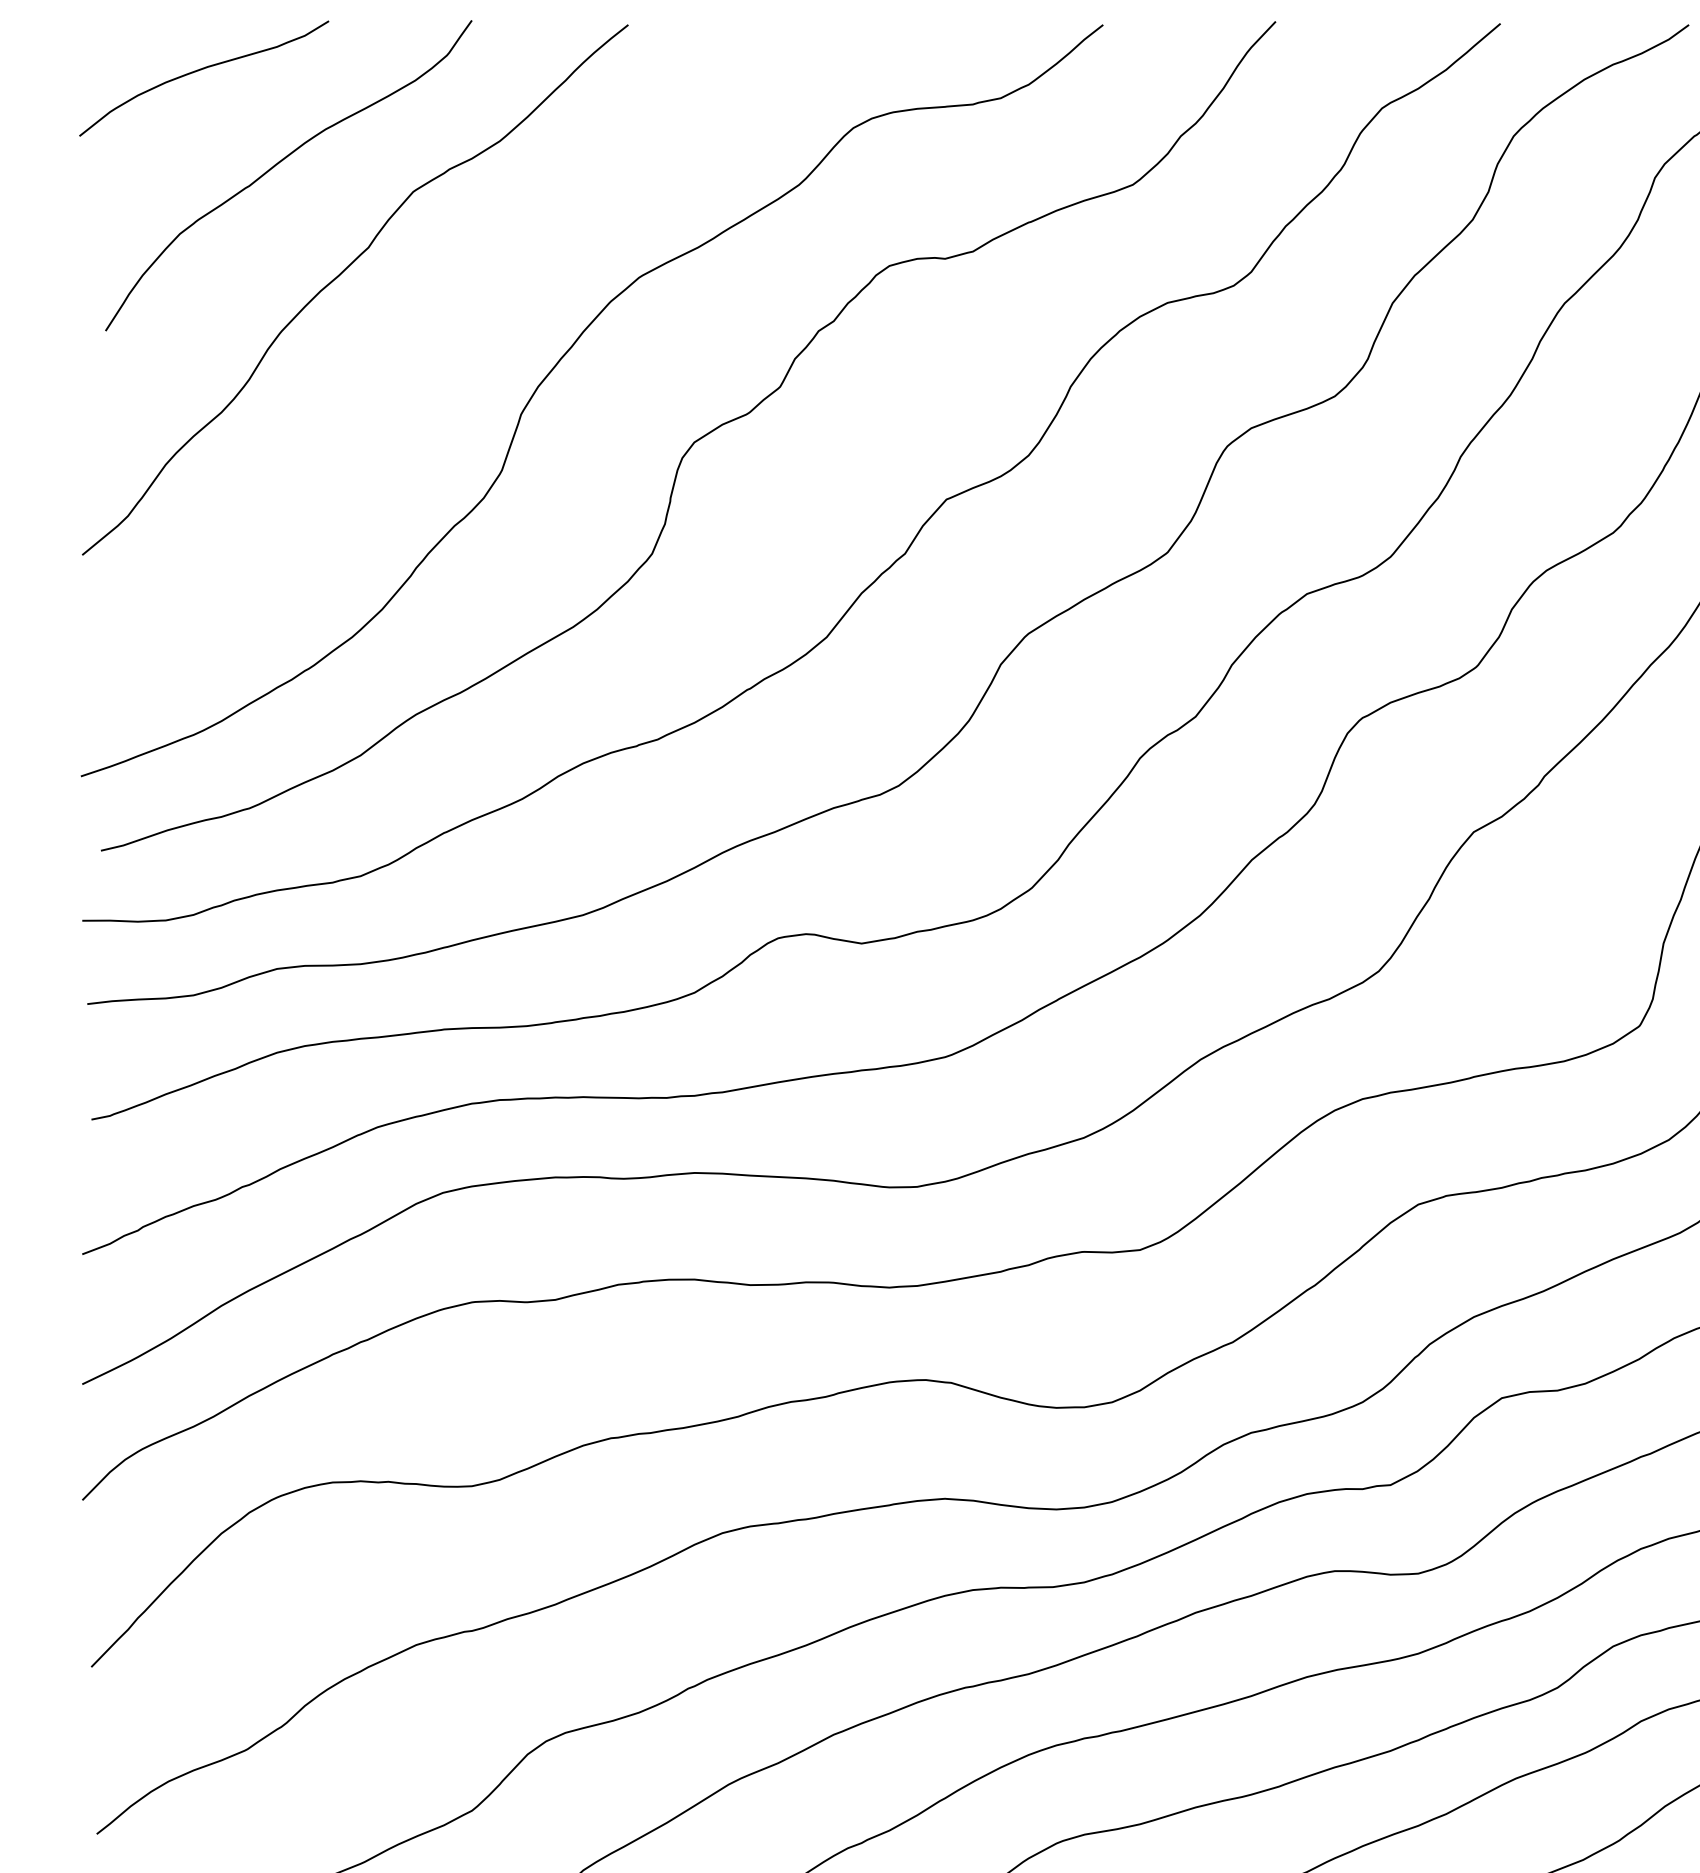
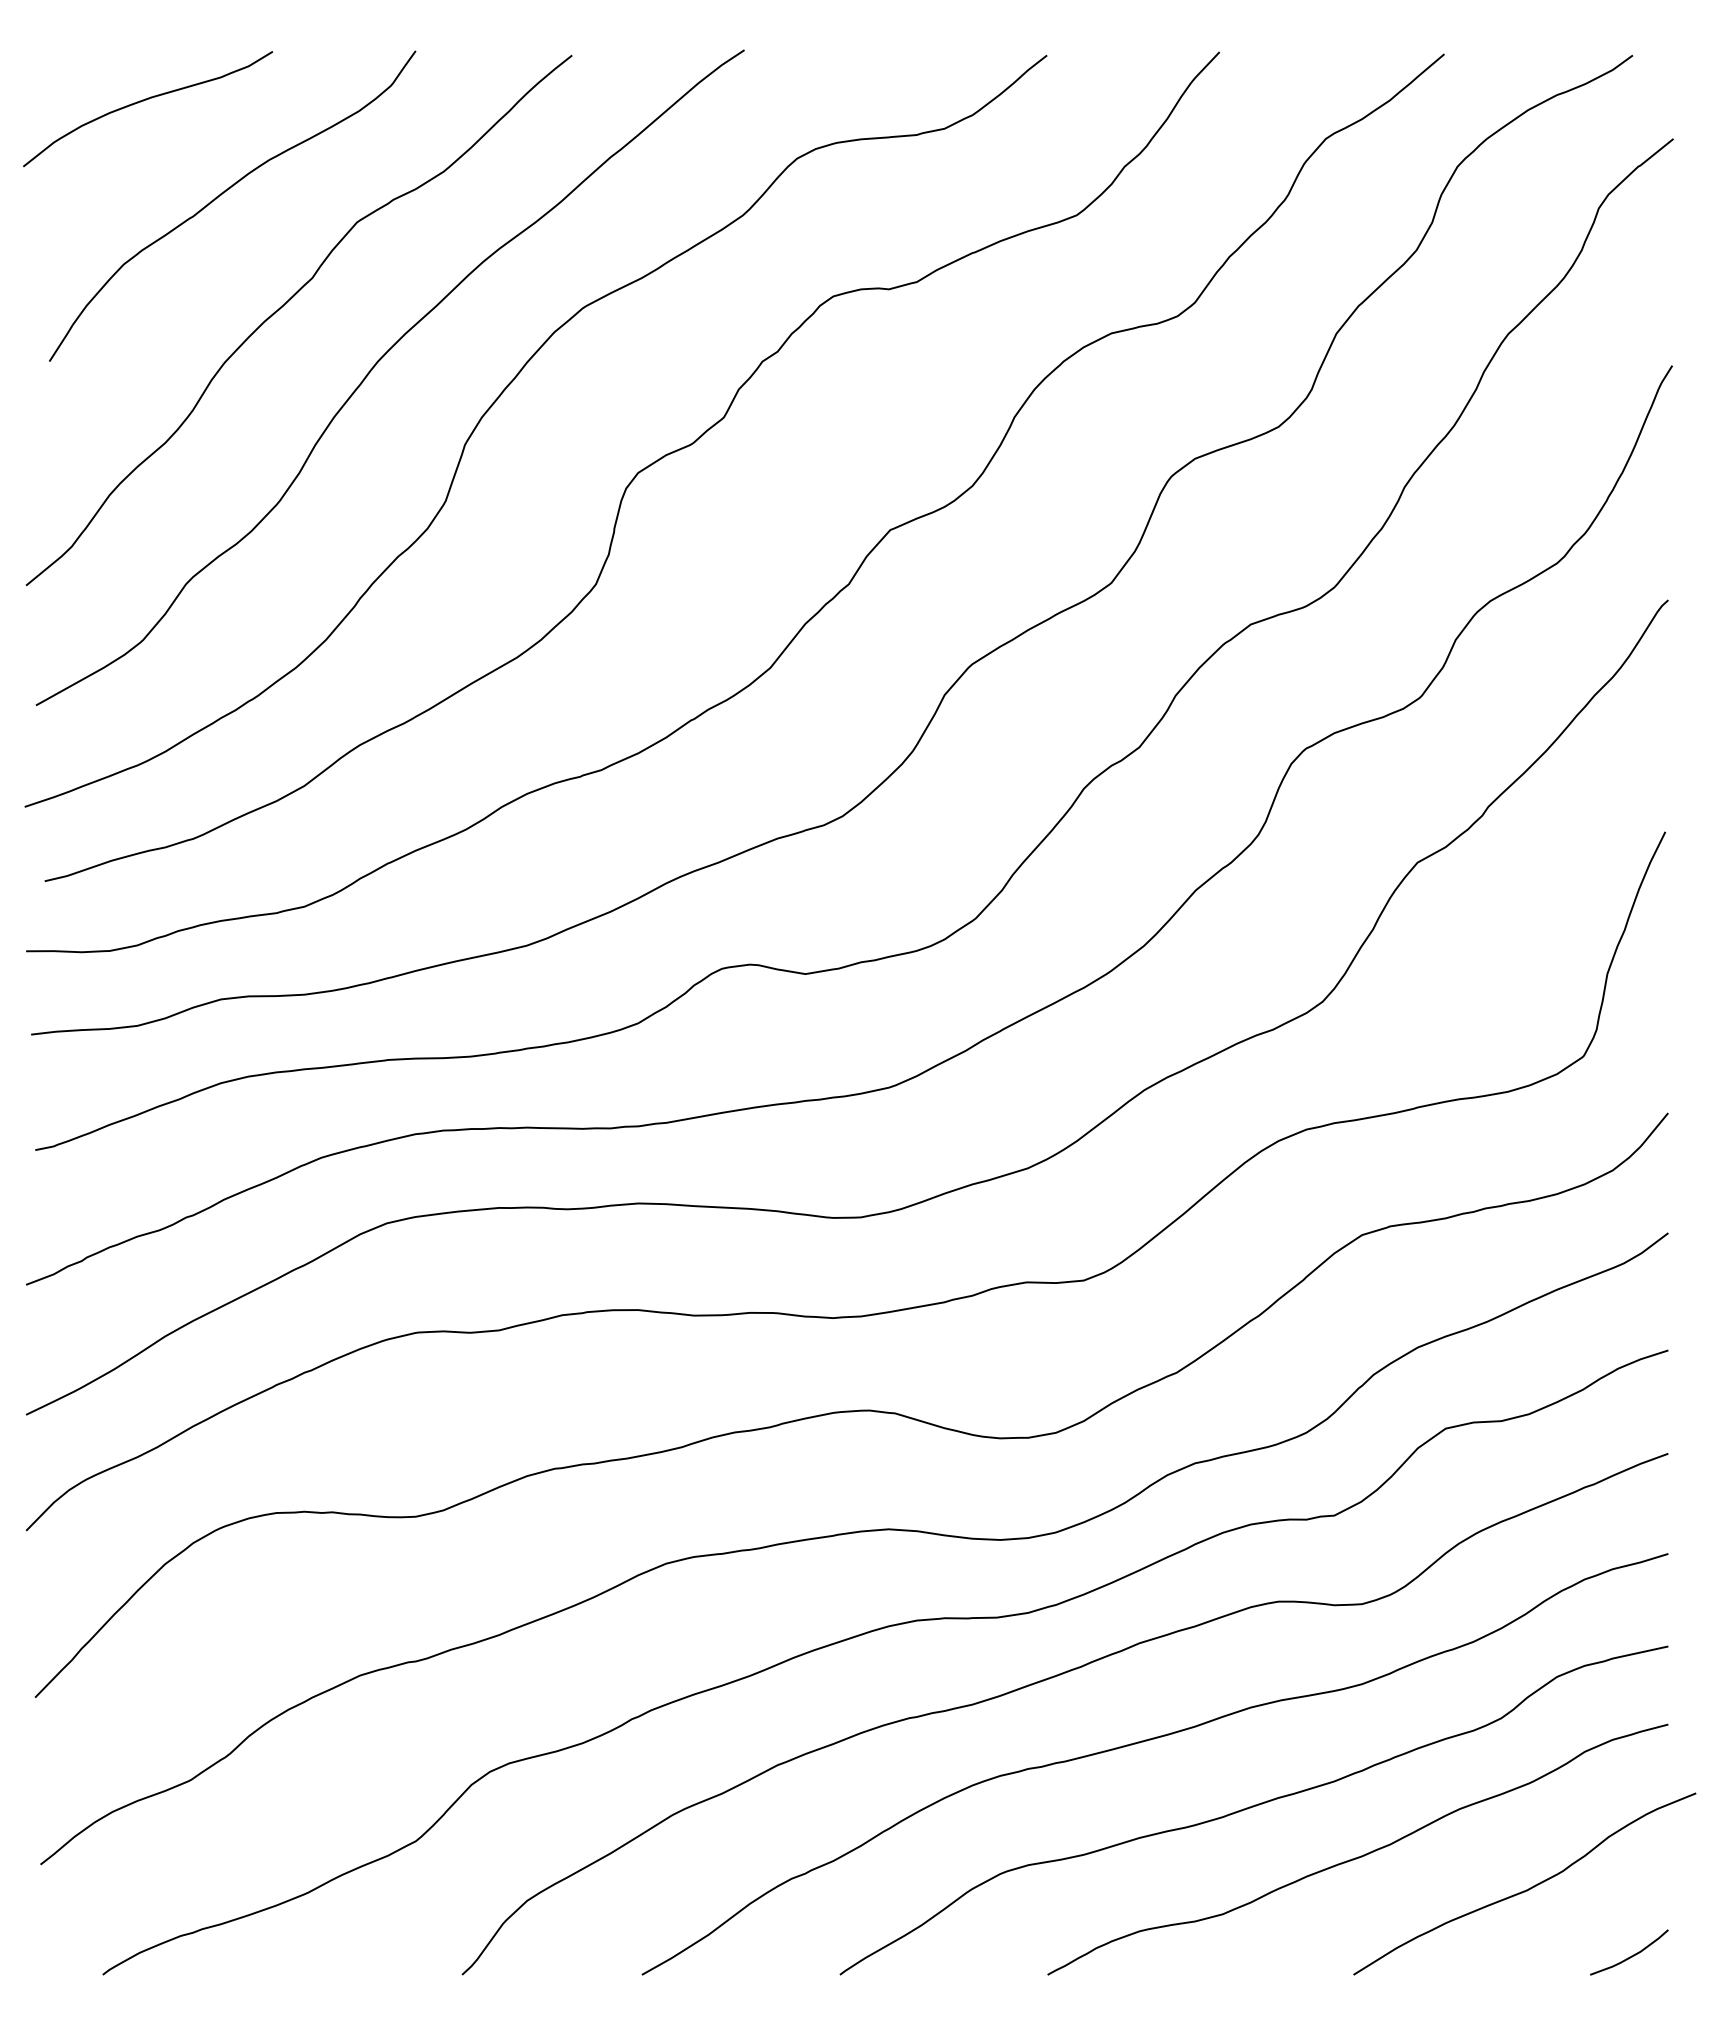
curve: (431, 335) -> (375, 366), added

